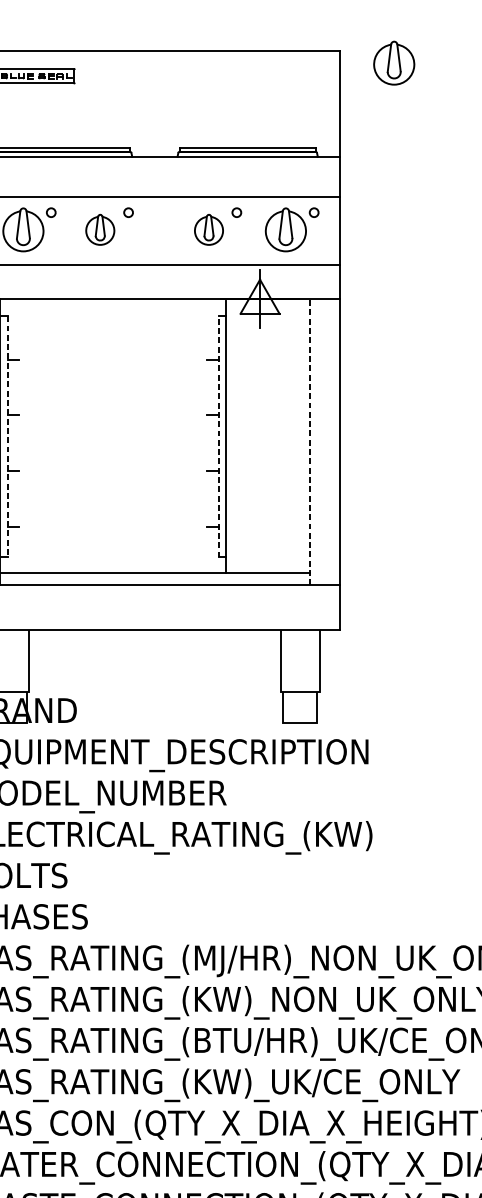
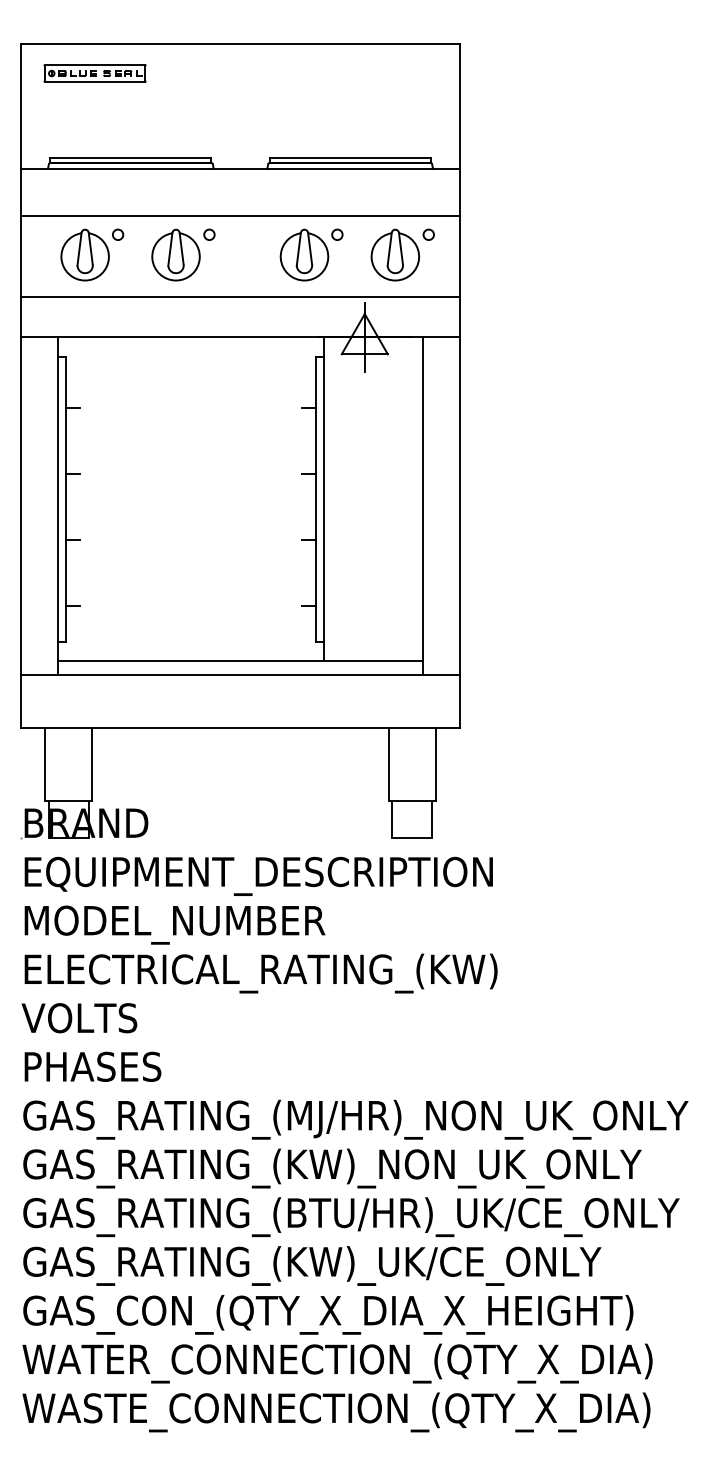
part: (394, 62) -> (523, 57), removed
part: (99, 229) -> (175, 254), size x1.43
part: (209, 229) -> (304, 254), size x1.43
line: (7, 436) -> (66, 499), dashed -> solid
line: (218, 436) -> (315, 499), dashed -> solid
line: (309, 441) -> (423, 505), dashed -> solid

